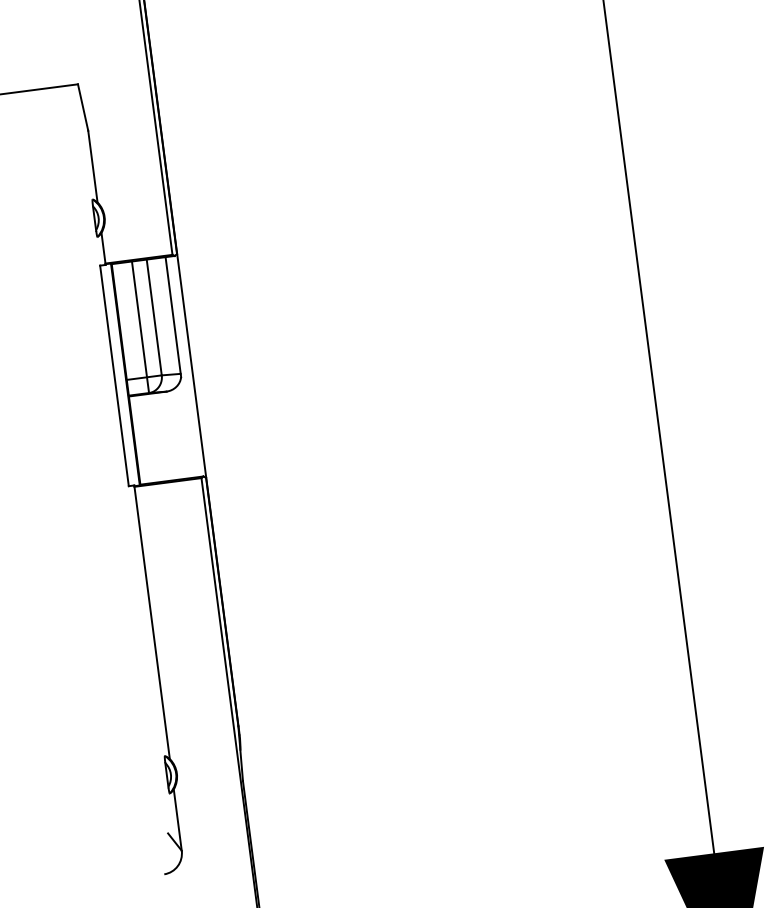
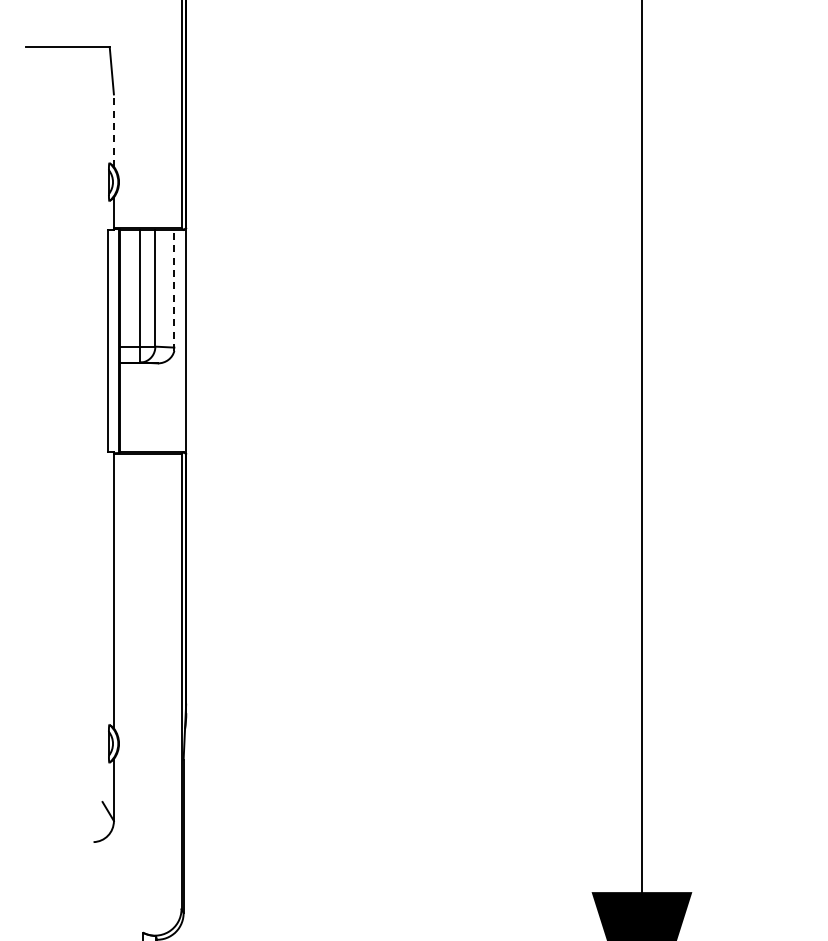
line: (92, 166) -> (113, 130), solid -> dashed
line: (173, 317) -> (174, 290), solid -> dashed

